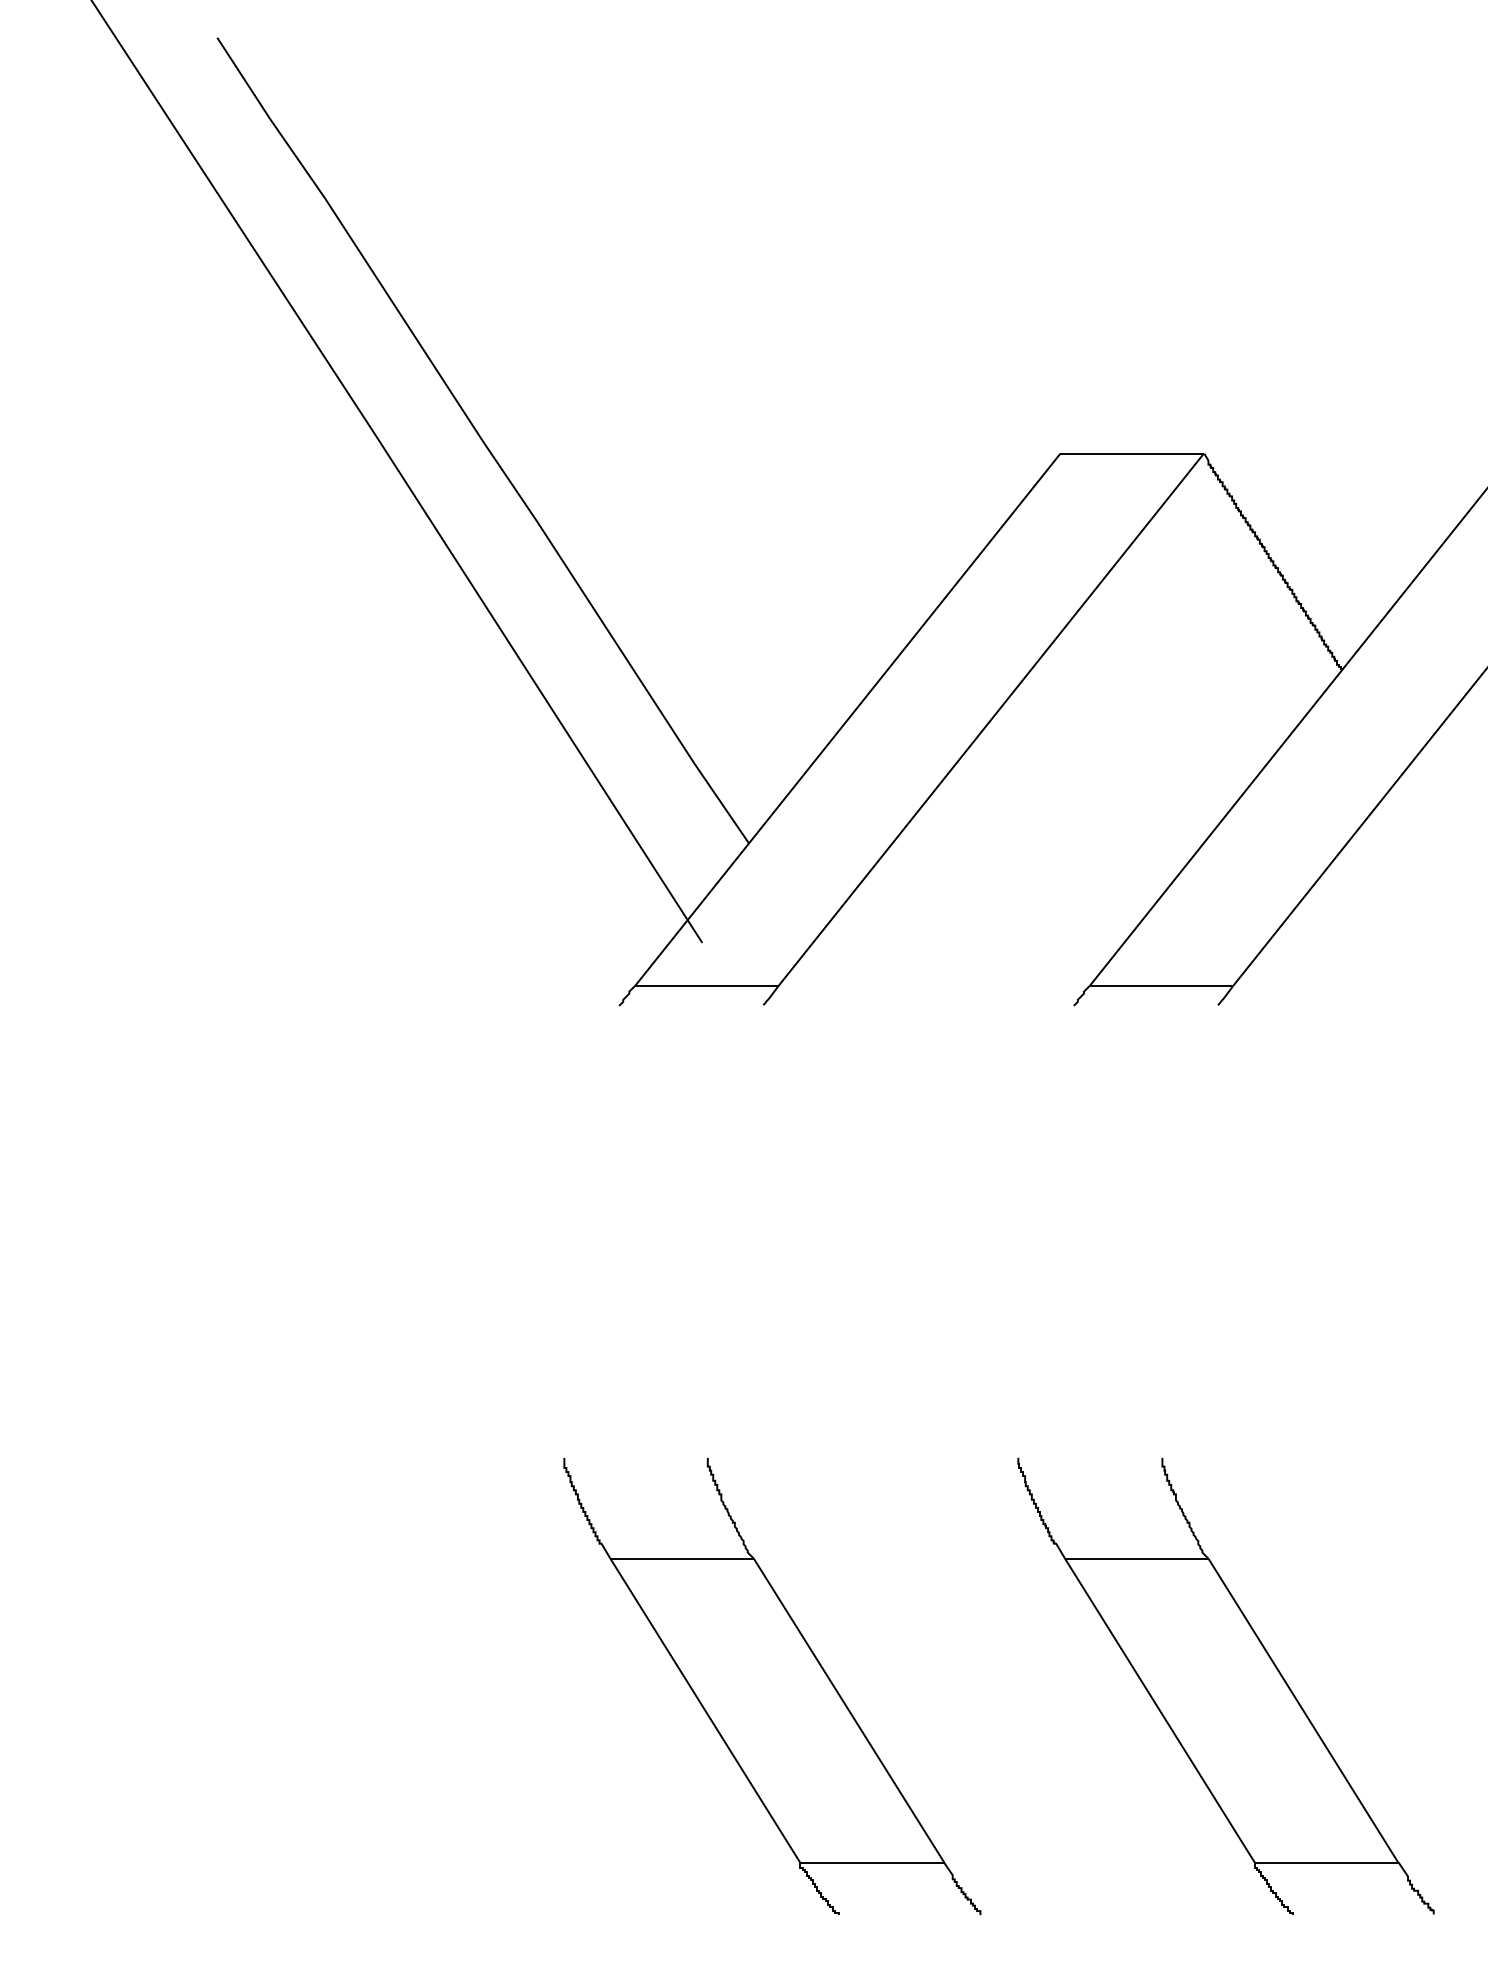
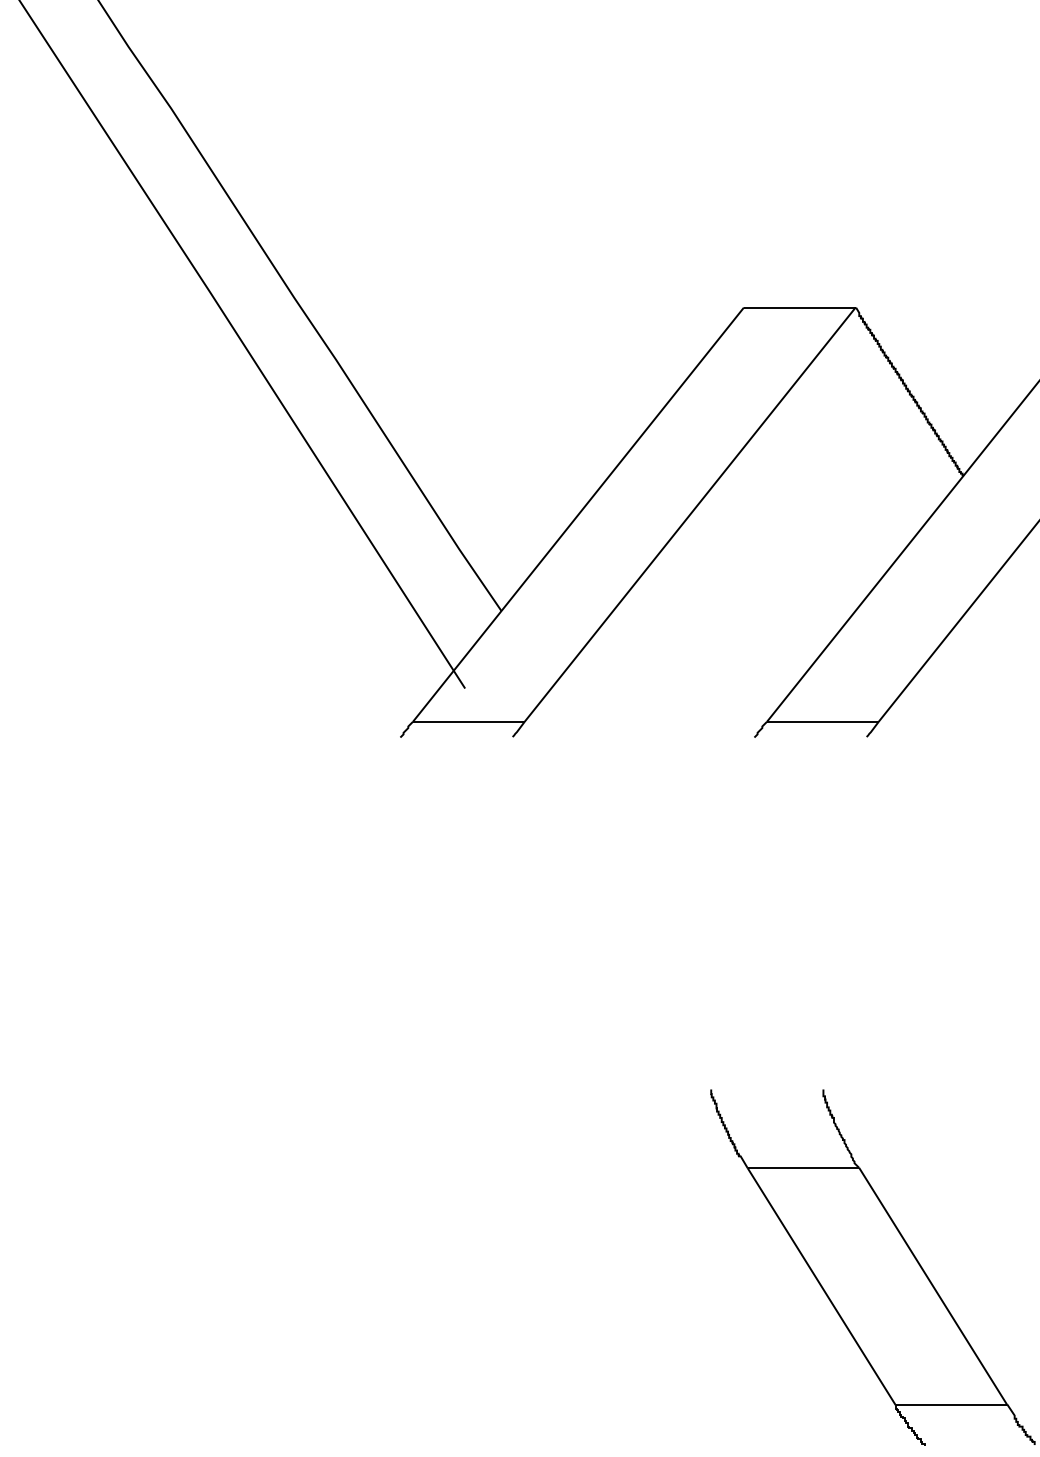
part: (772, 1686) -> (519, 1267), removed

